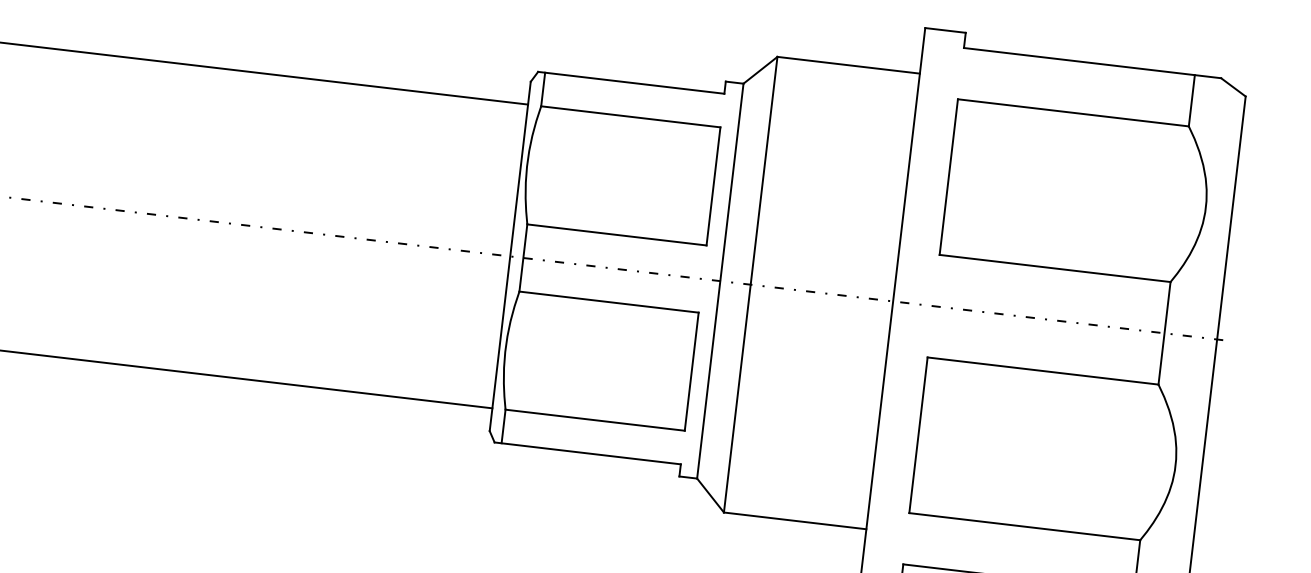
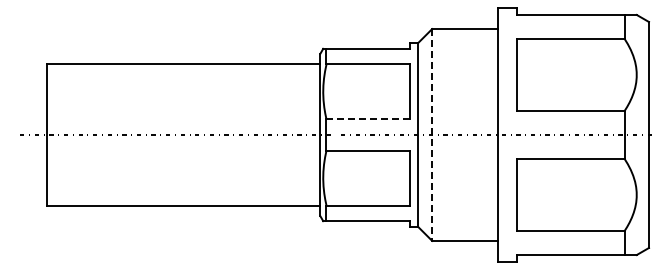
line: (617, 235) -> (368, 119), solid -> dashed
line: (751, 285) -> (432, 135), solid -> dashed

